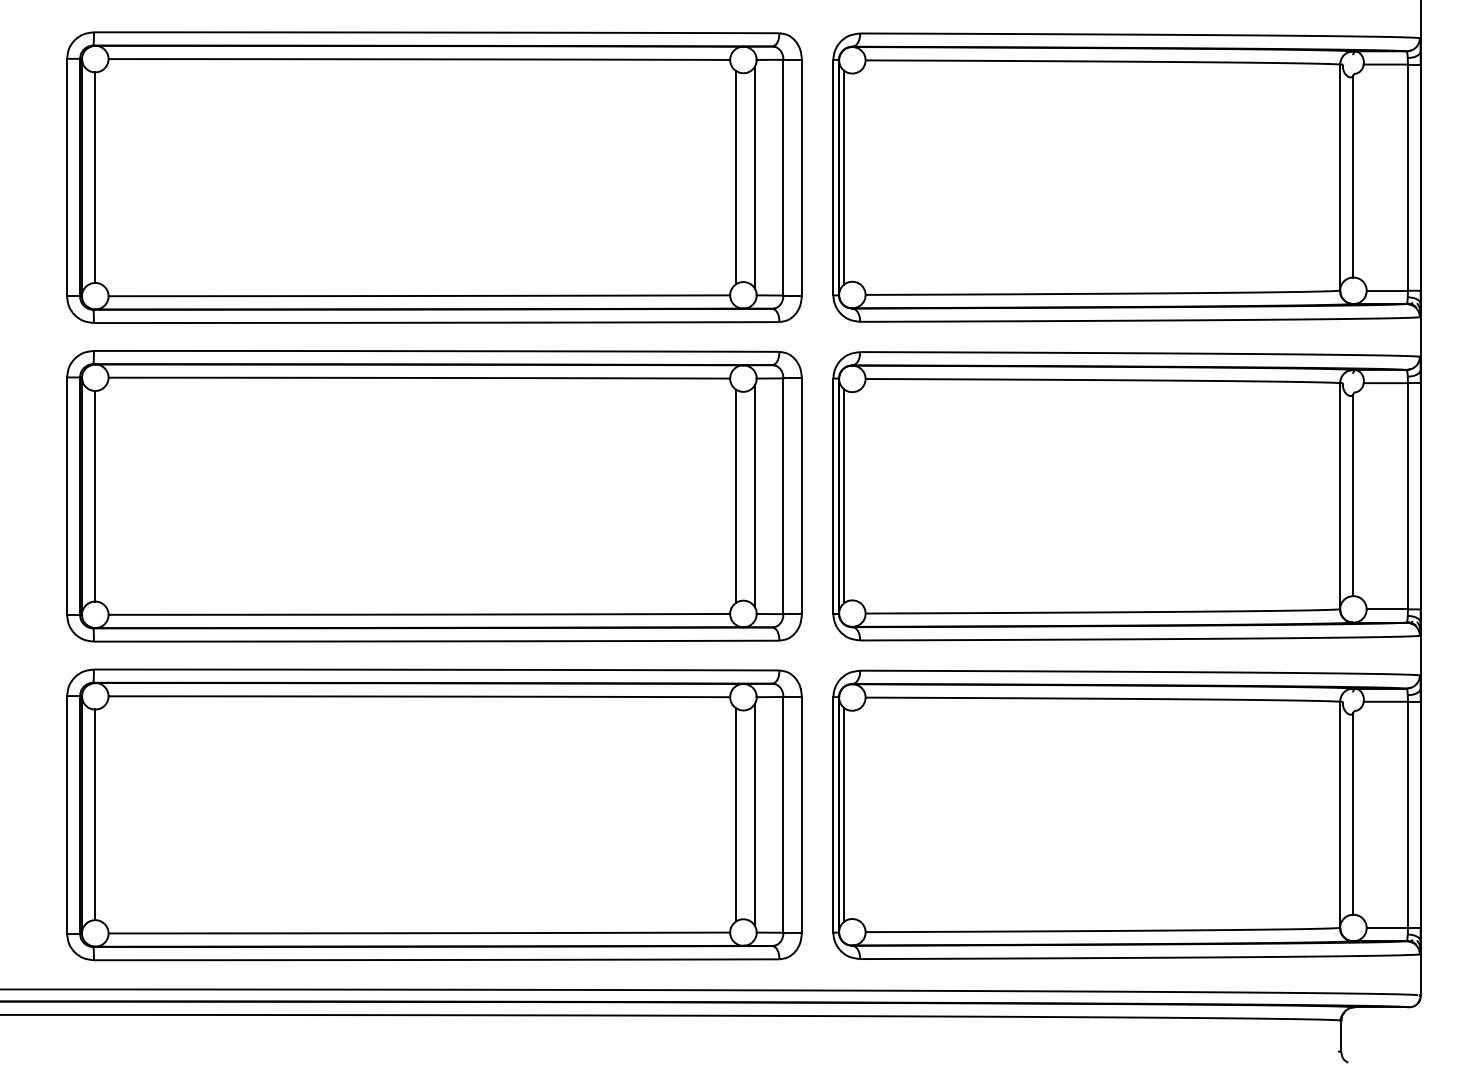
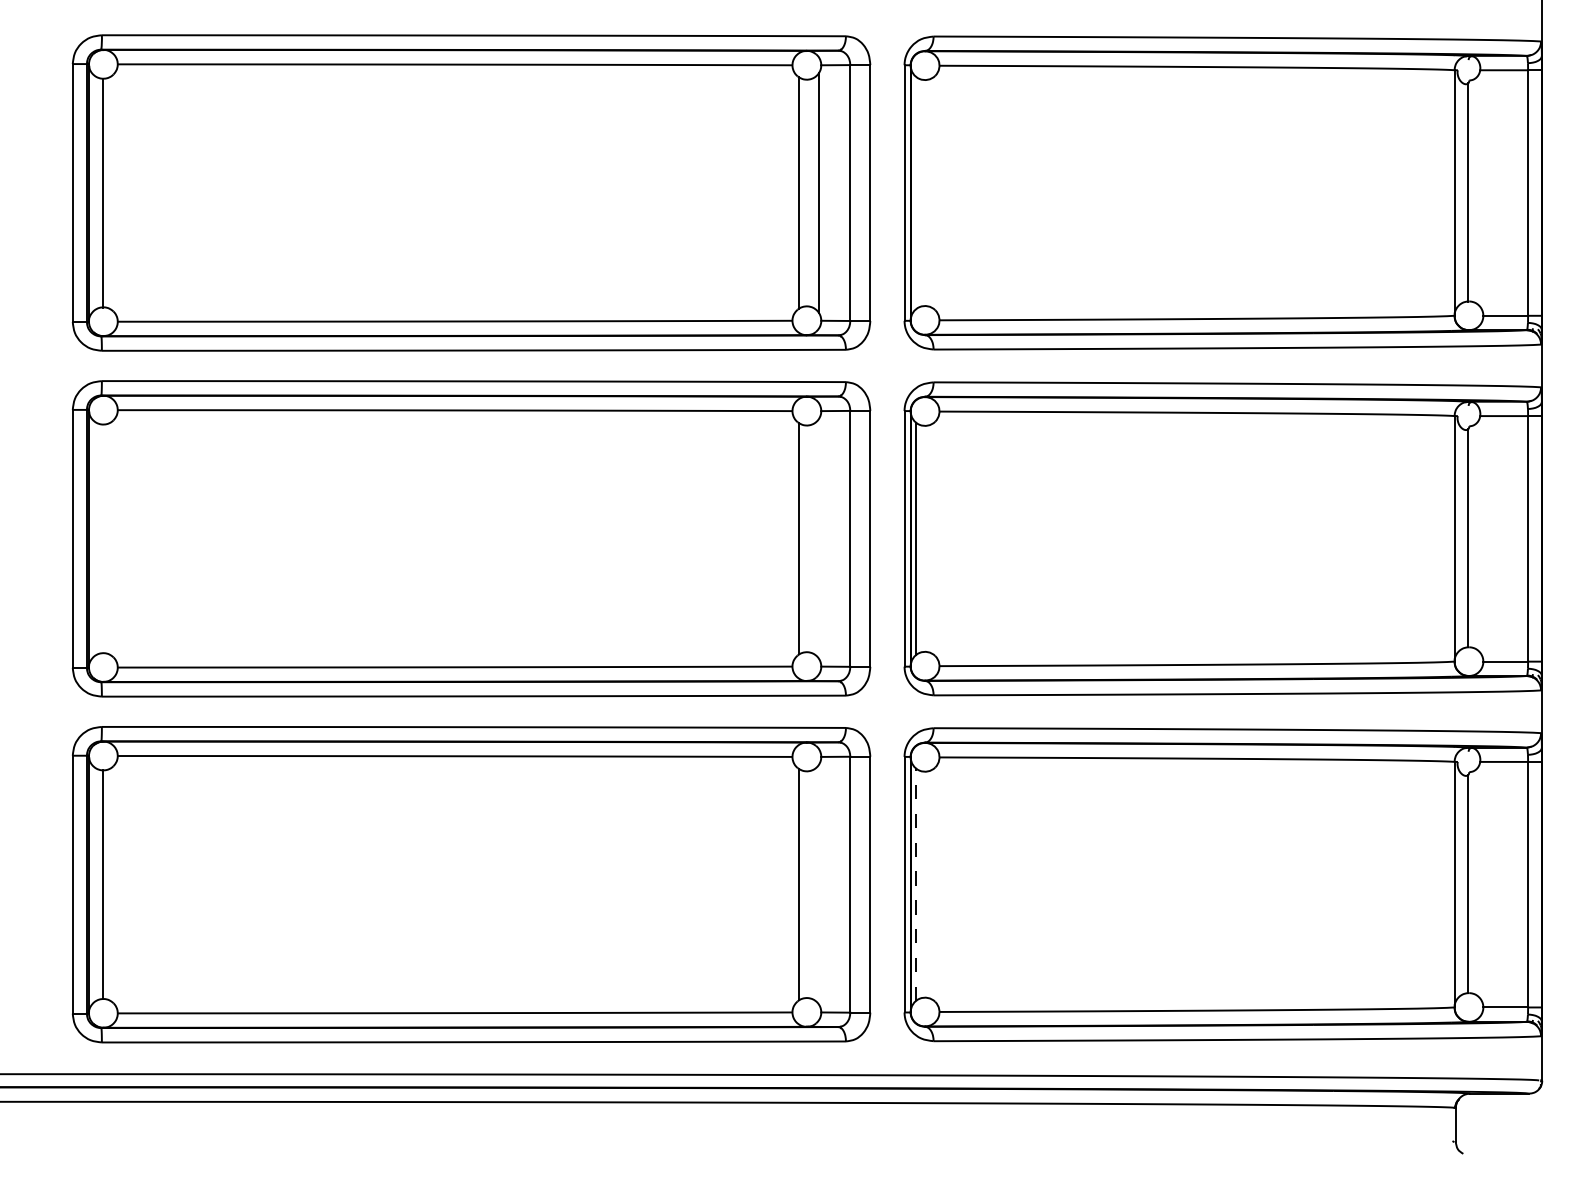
line: (844, 177) -> (916, 192), removed
line: (94, 495) -> (102, 538), removed
line: (754, 495) -> (818, 538), removed
line: (754, 814) -> (818, 884), removed
line: (844, 814) -> (916, 884), solid -> dashed

